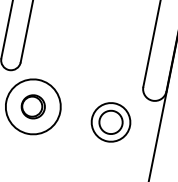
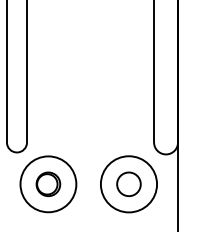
circle: (110, 122) -> (128, 184), size x1.43

